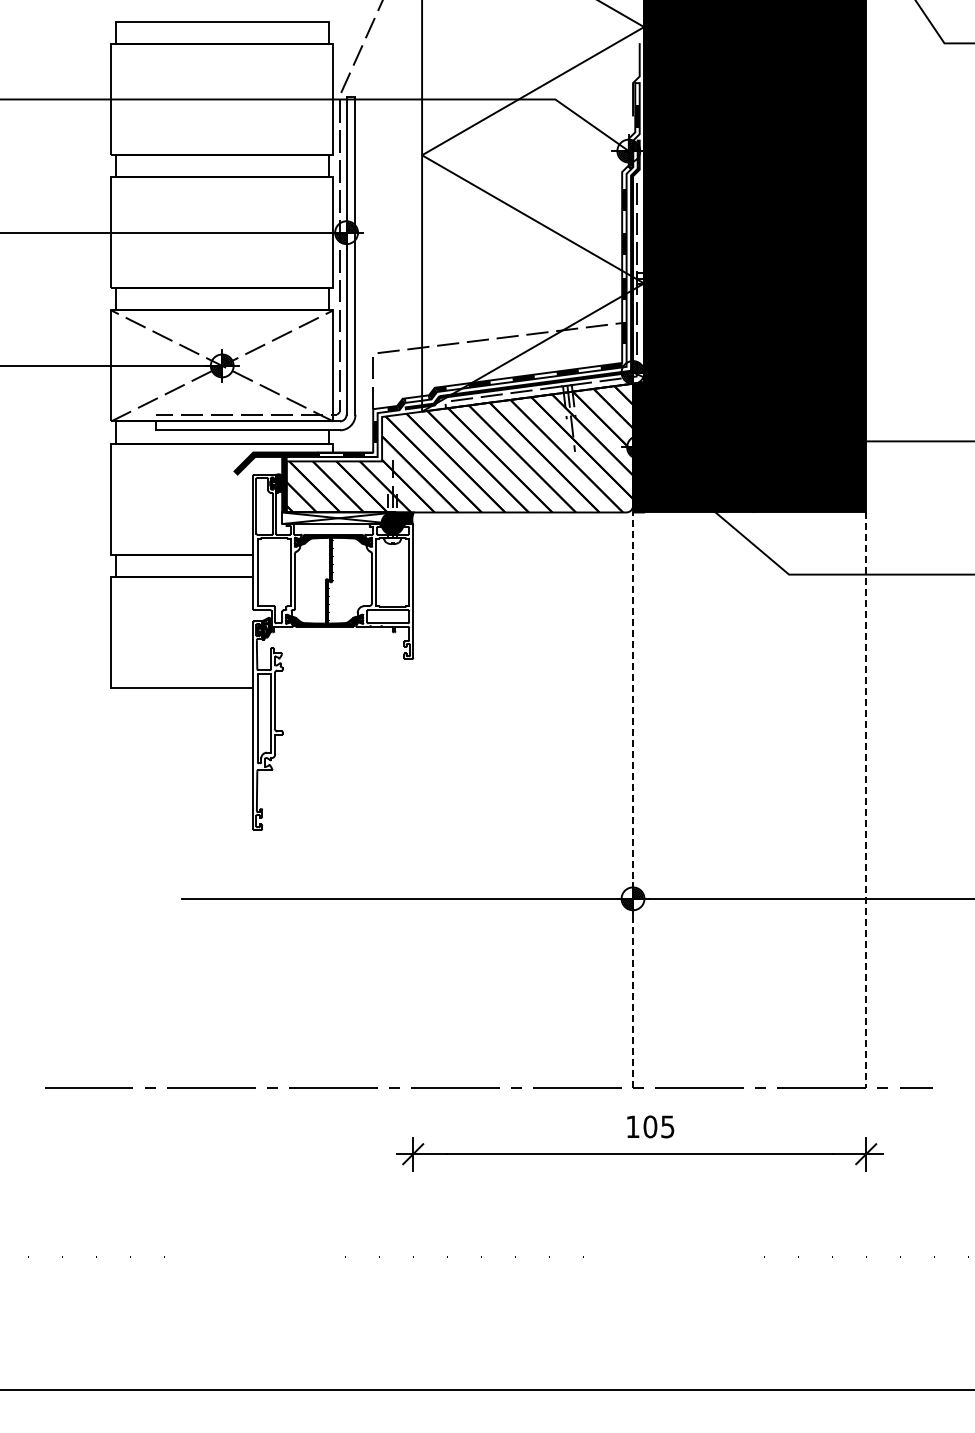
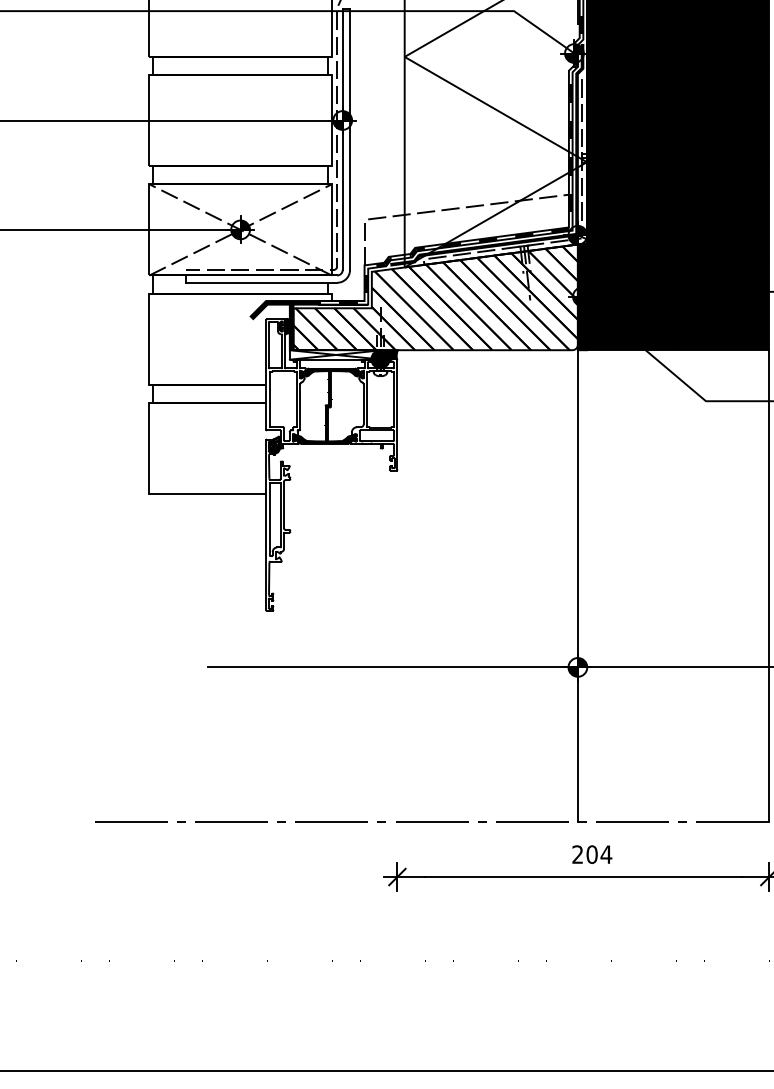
line: (633, 800) -> (578, 586), dashed -> solid
line: (866, 800) -> (769, 586), dashed -> solid
text: (650, 1126) -> (592, 854), 105 -> 204

